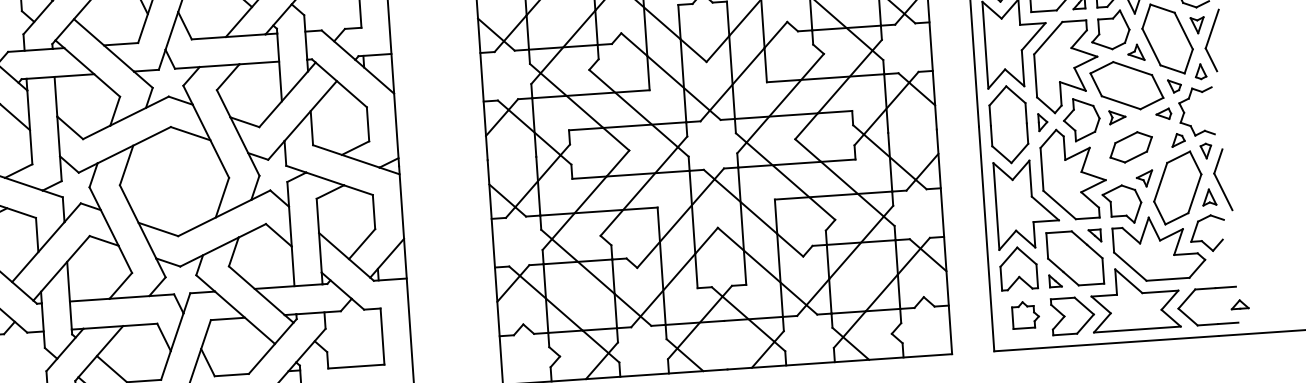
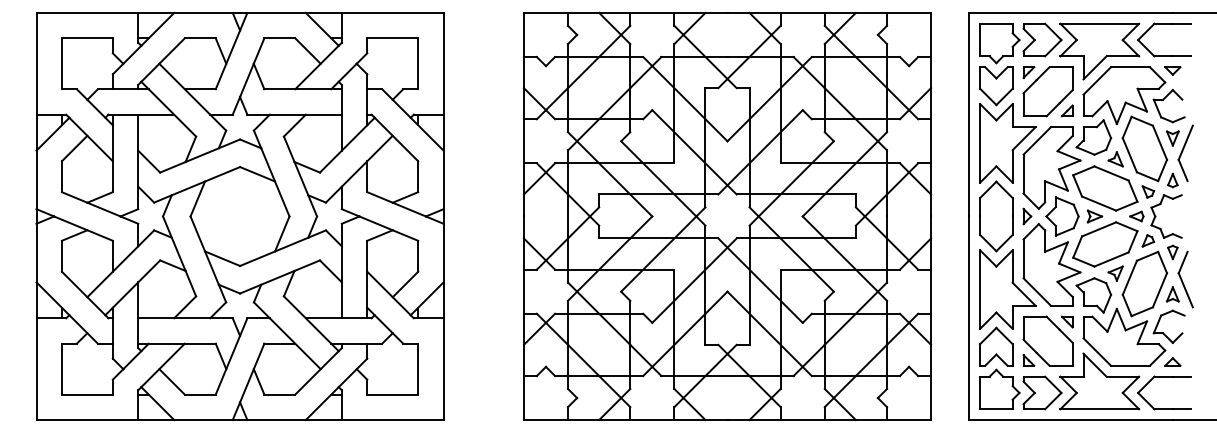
part: (1131, 147) -> (1105, 244), size x1.67
part: (1239, 304) -> (1172, 361), moved
part: (1025, 314) -> (999, 388), size x1.67

